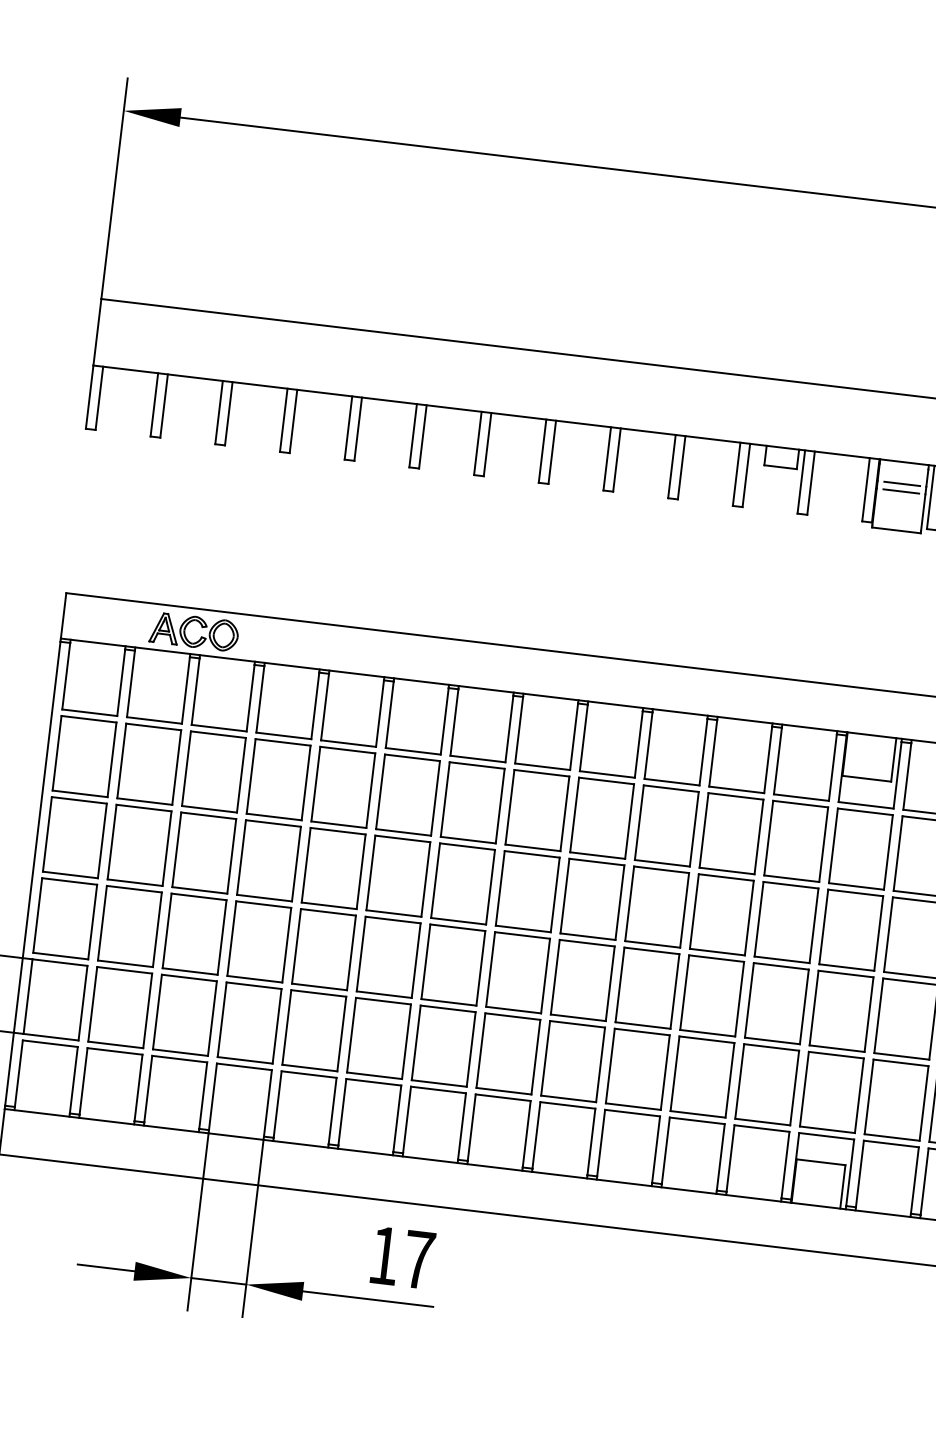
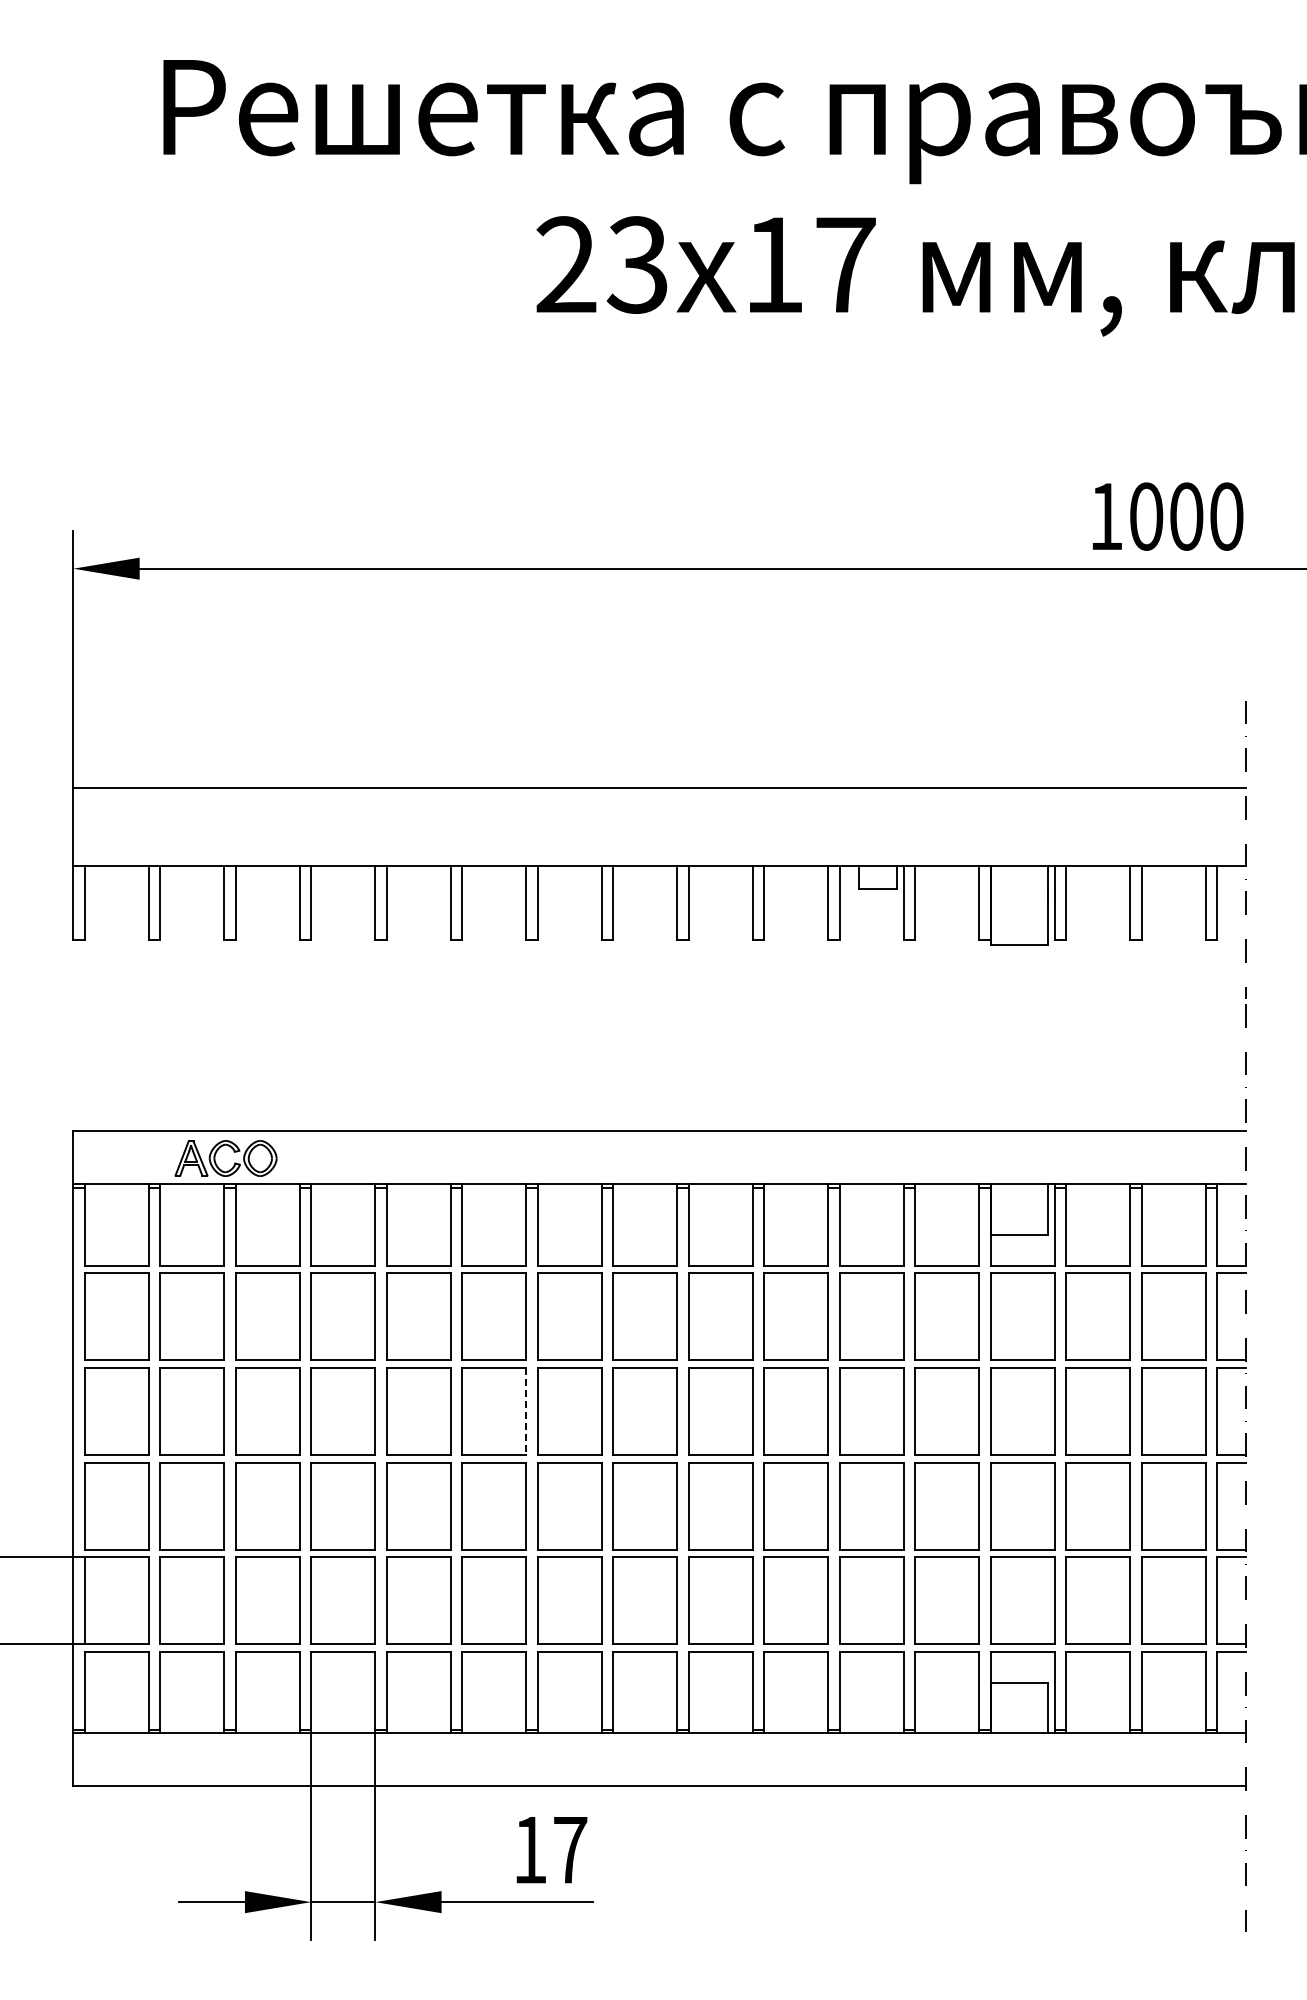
line: (901, 484) -> (1019, 891), removed
line: (900, 491) -> (1019, 899), removed
line: (426, 879) -> (526, 1411), solid -> dashed

